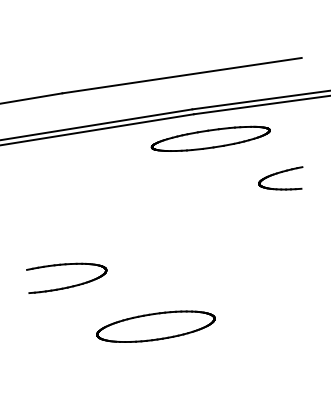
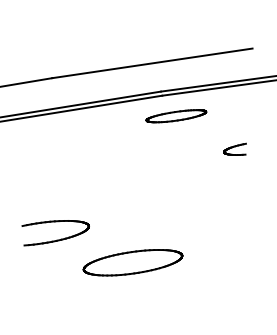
part: (210, 138) -> (176, 115), size x0.6
part: (280, 178) -> (234, 149), size x0.6
part: (155, 326) -> (132, 262), moved

